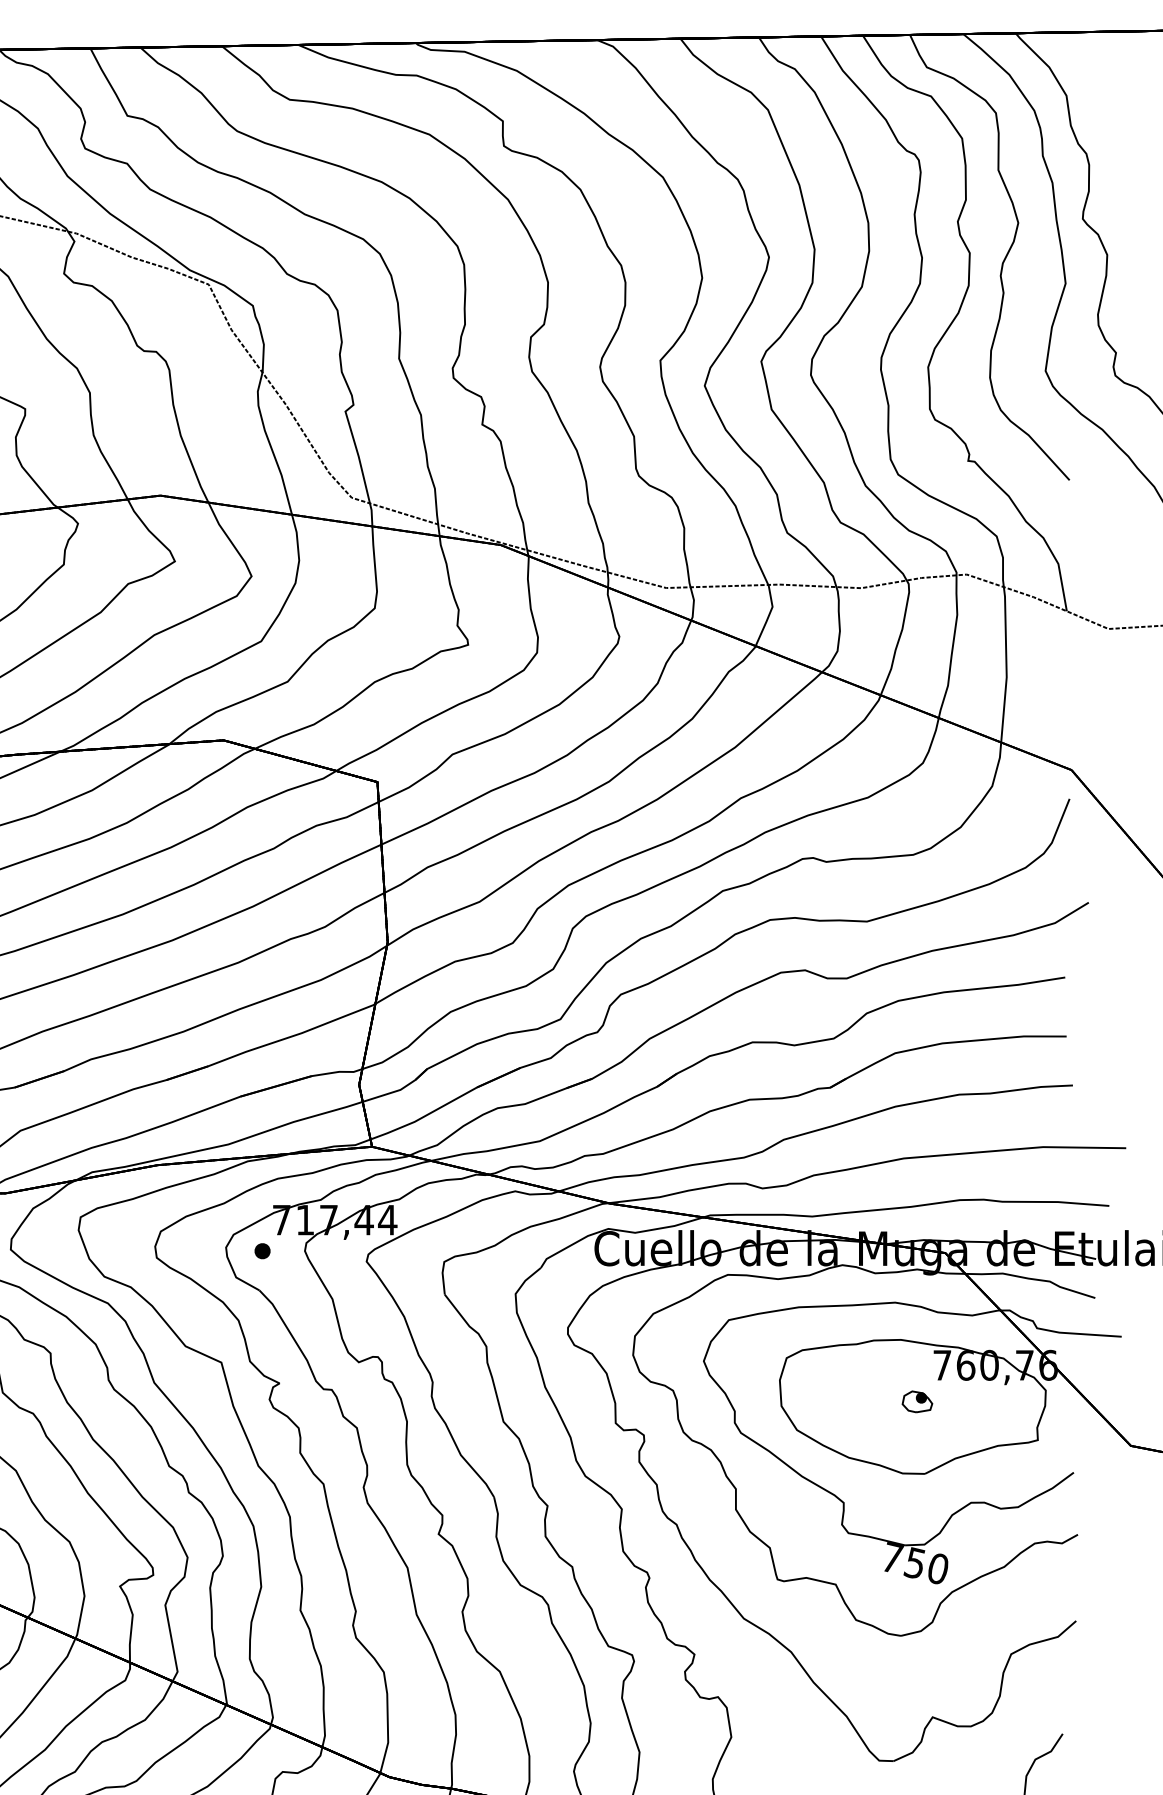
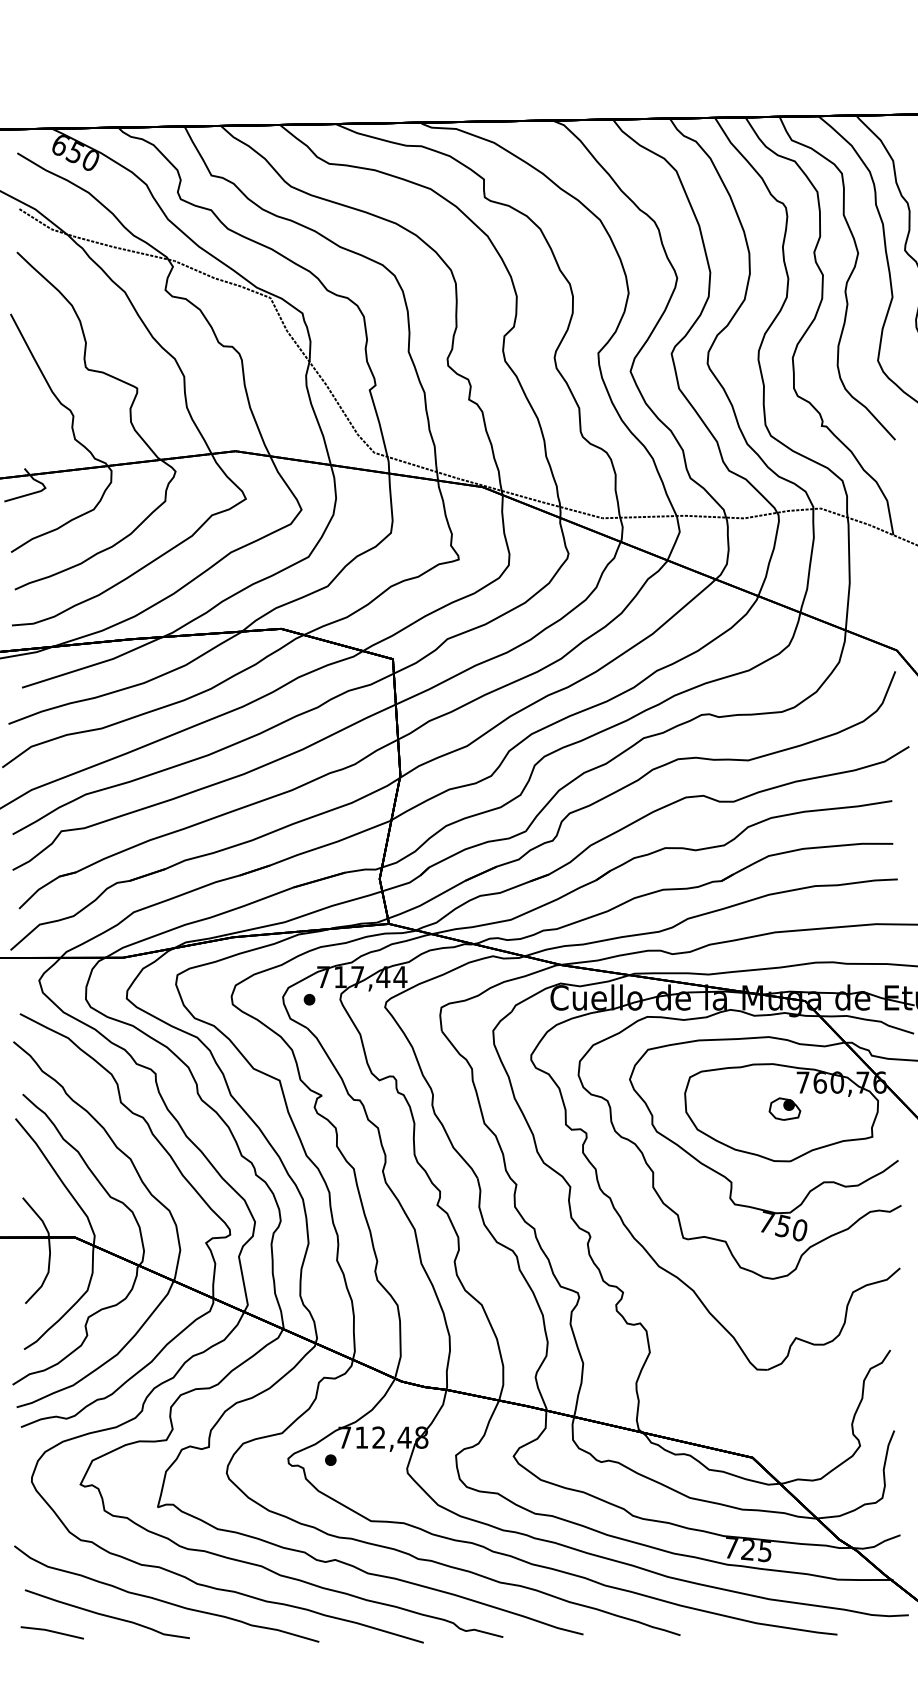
part: (916, 1401) -> (784, 1108), size x1.43

